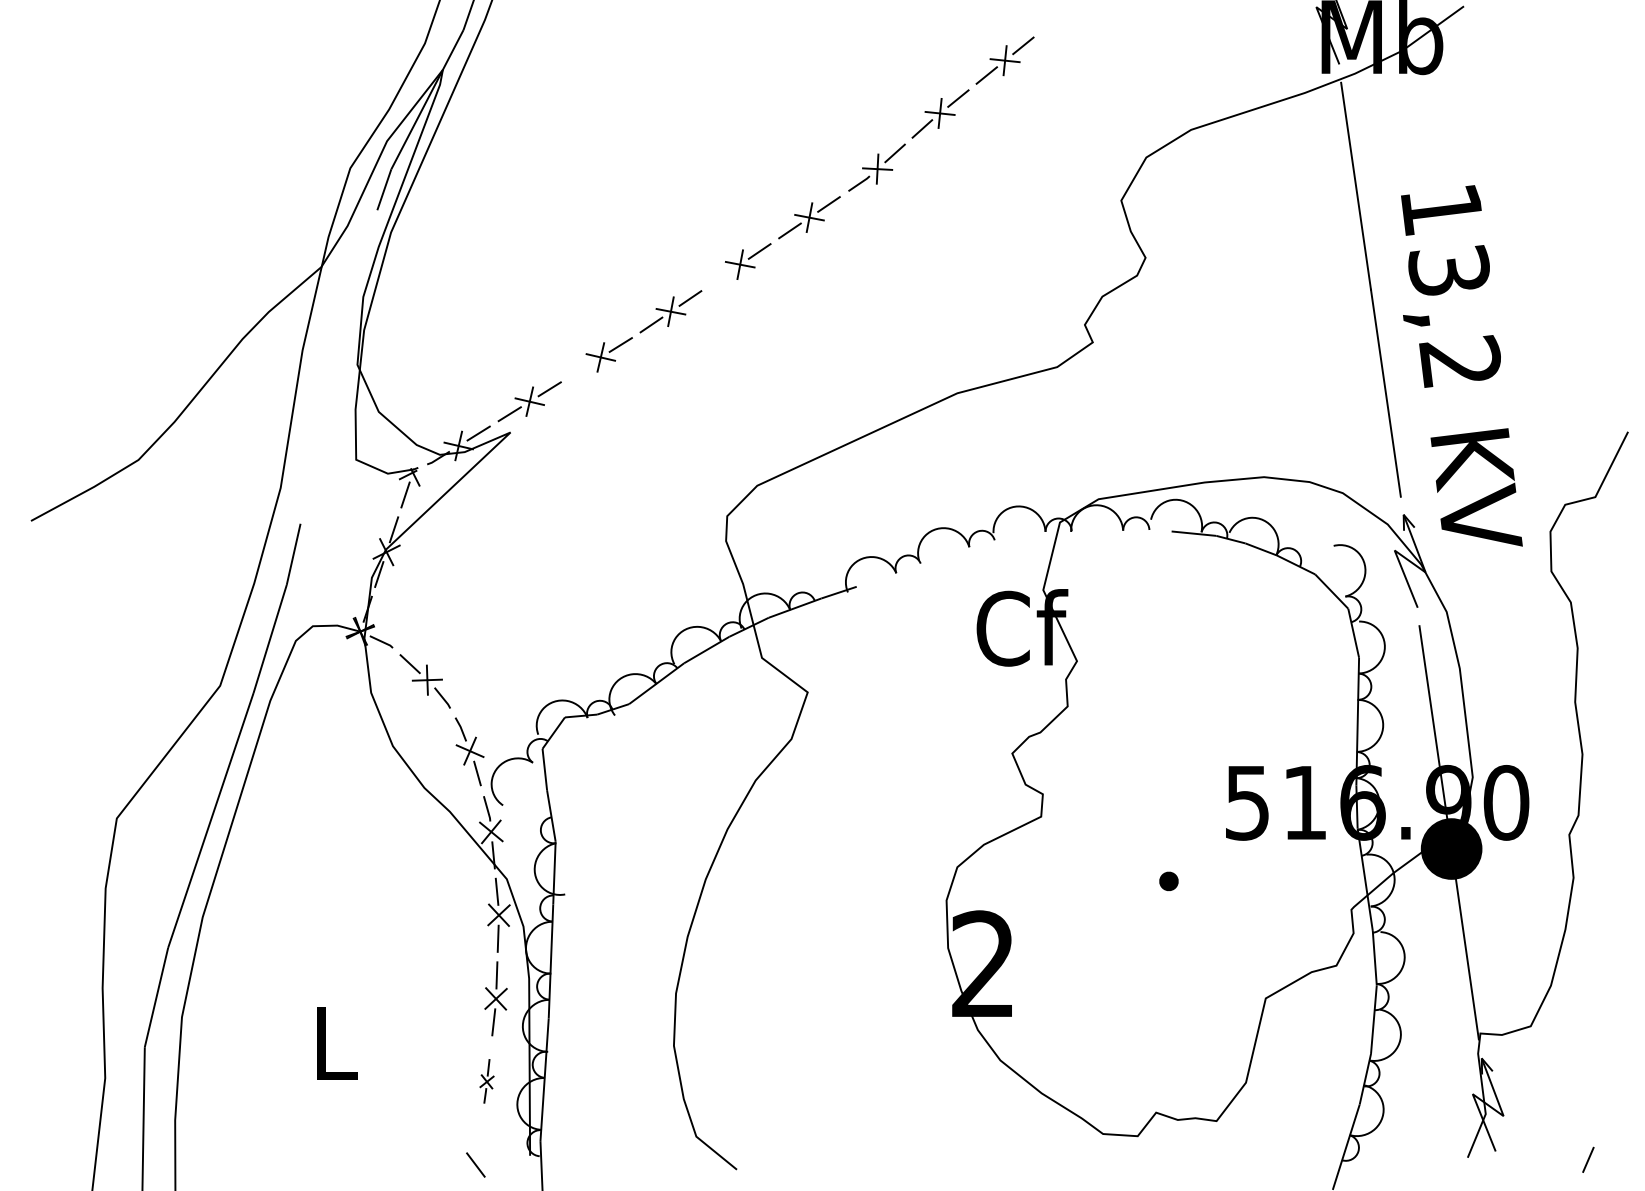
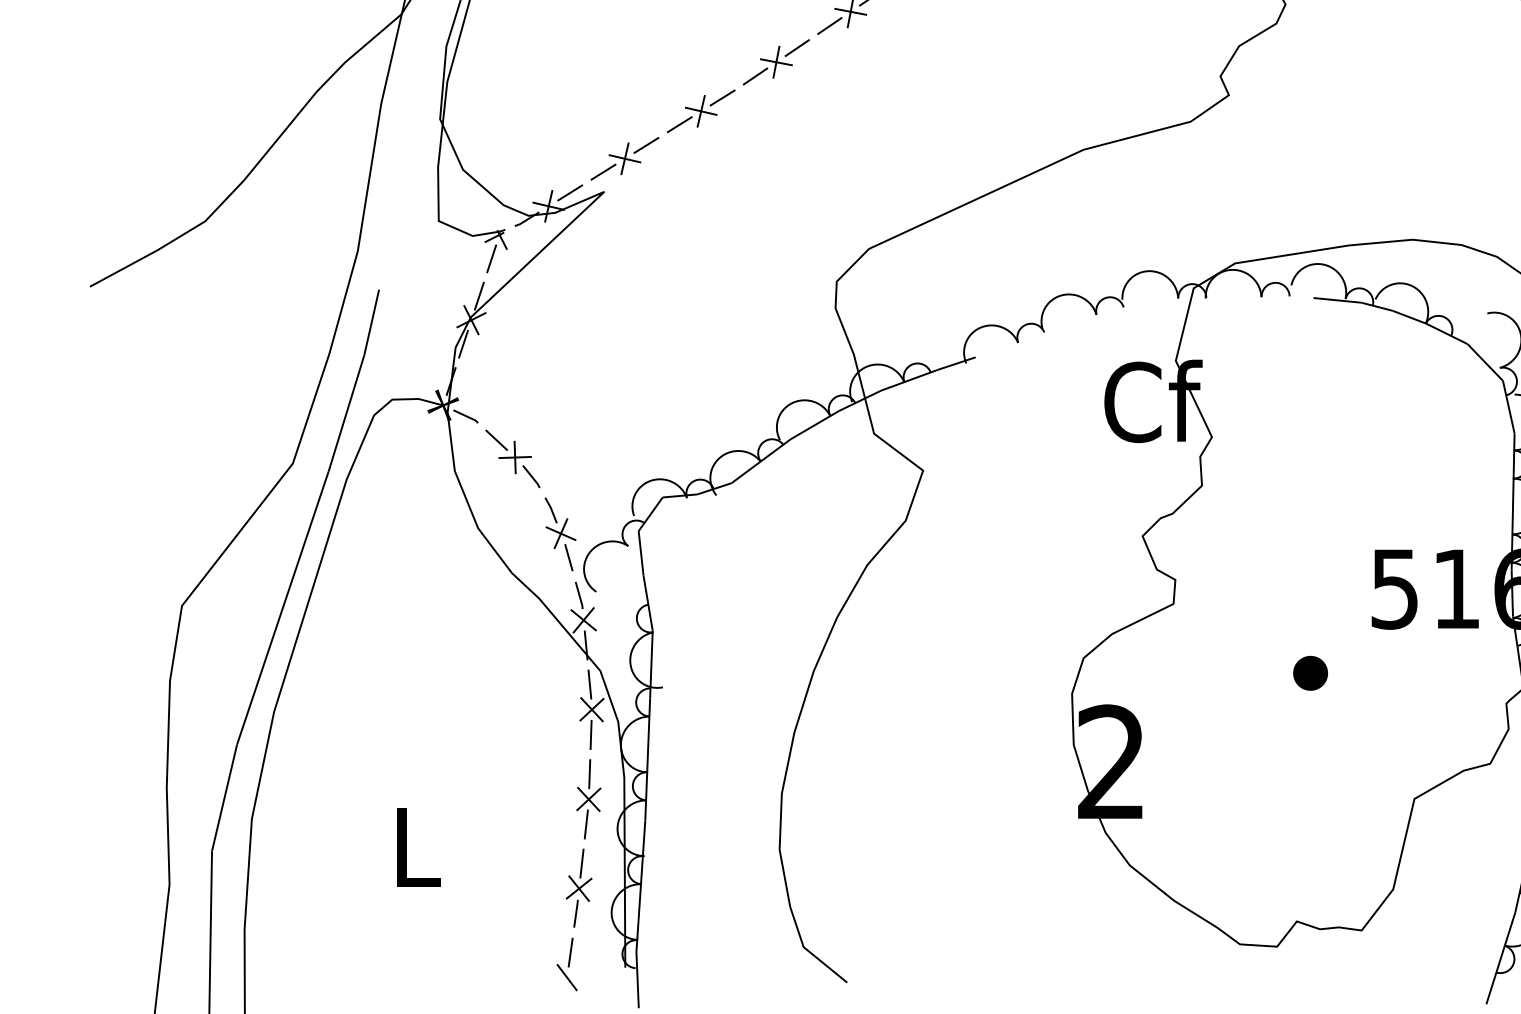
line: (720, 277) -> (829, 25), added
line: (580, 369) -> (679, 124), added
part: (1168, 881) -> (1310, 673), size x1.67
part: (486, 1081) -> (578, 888), size x1.67
line: (478, 1141) -> (569, 952), added

